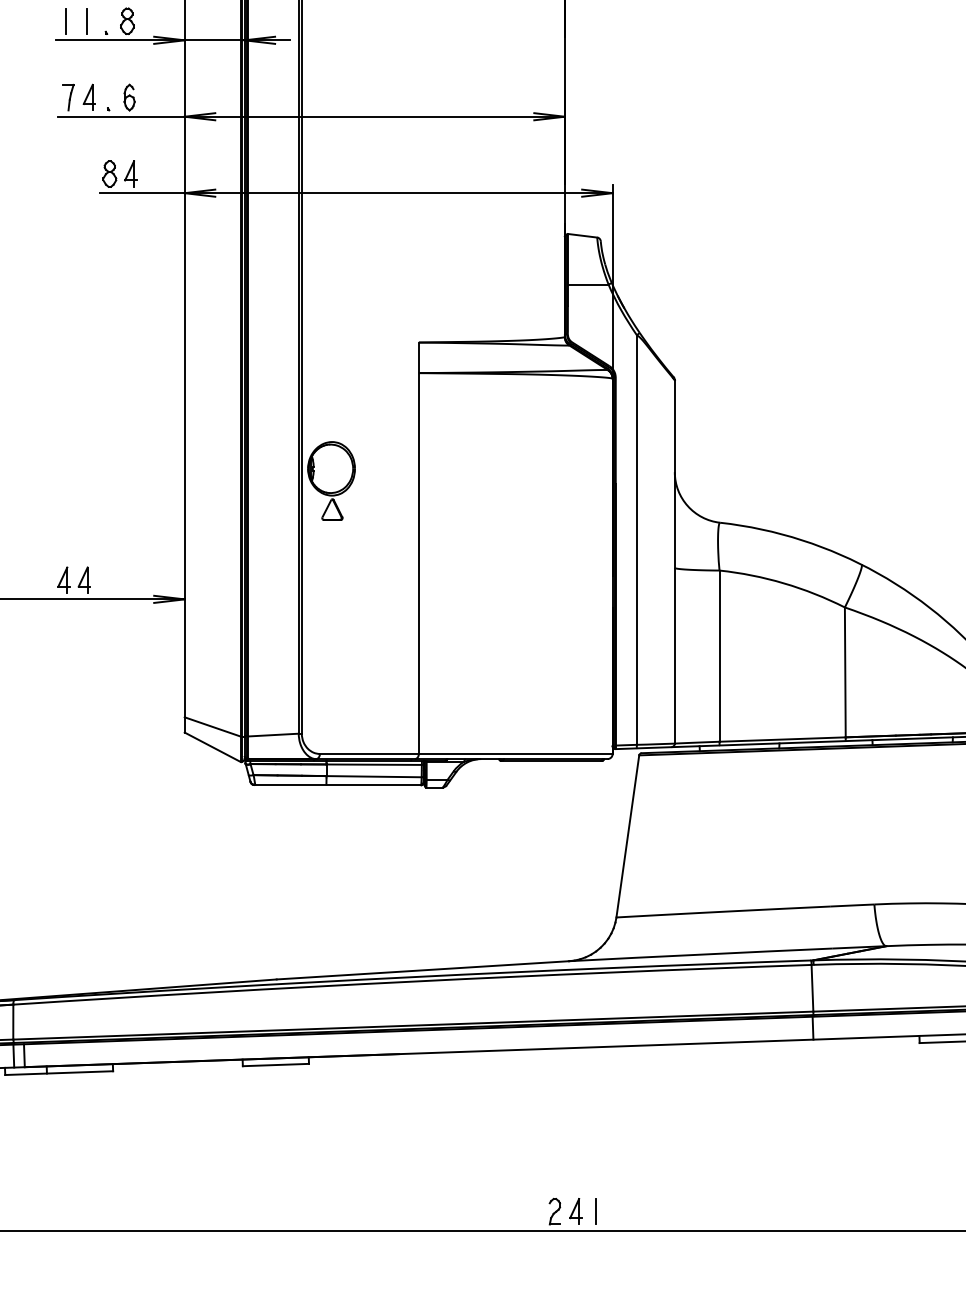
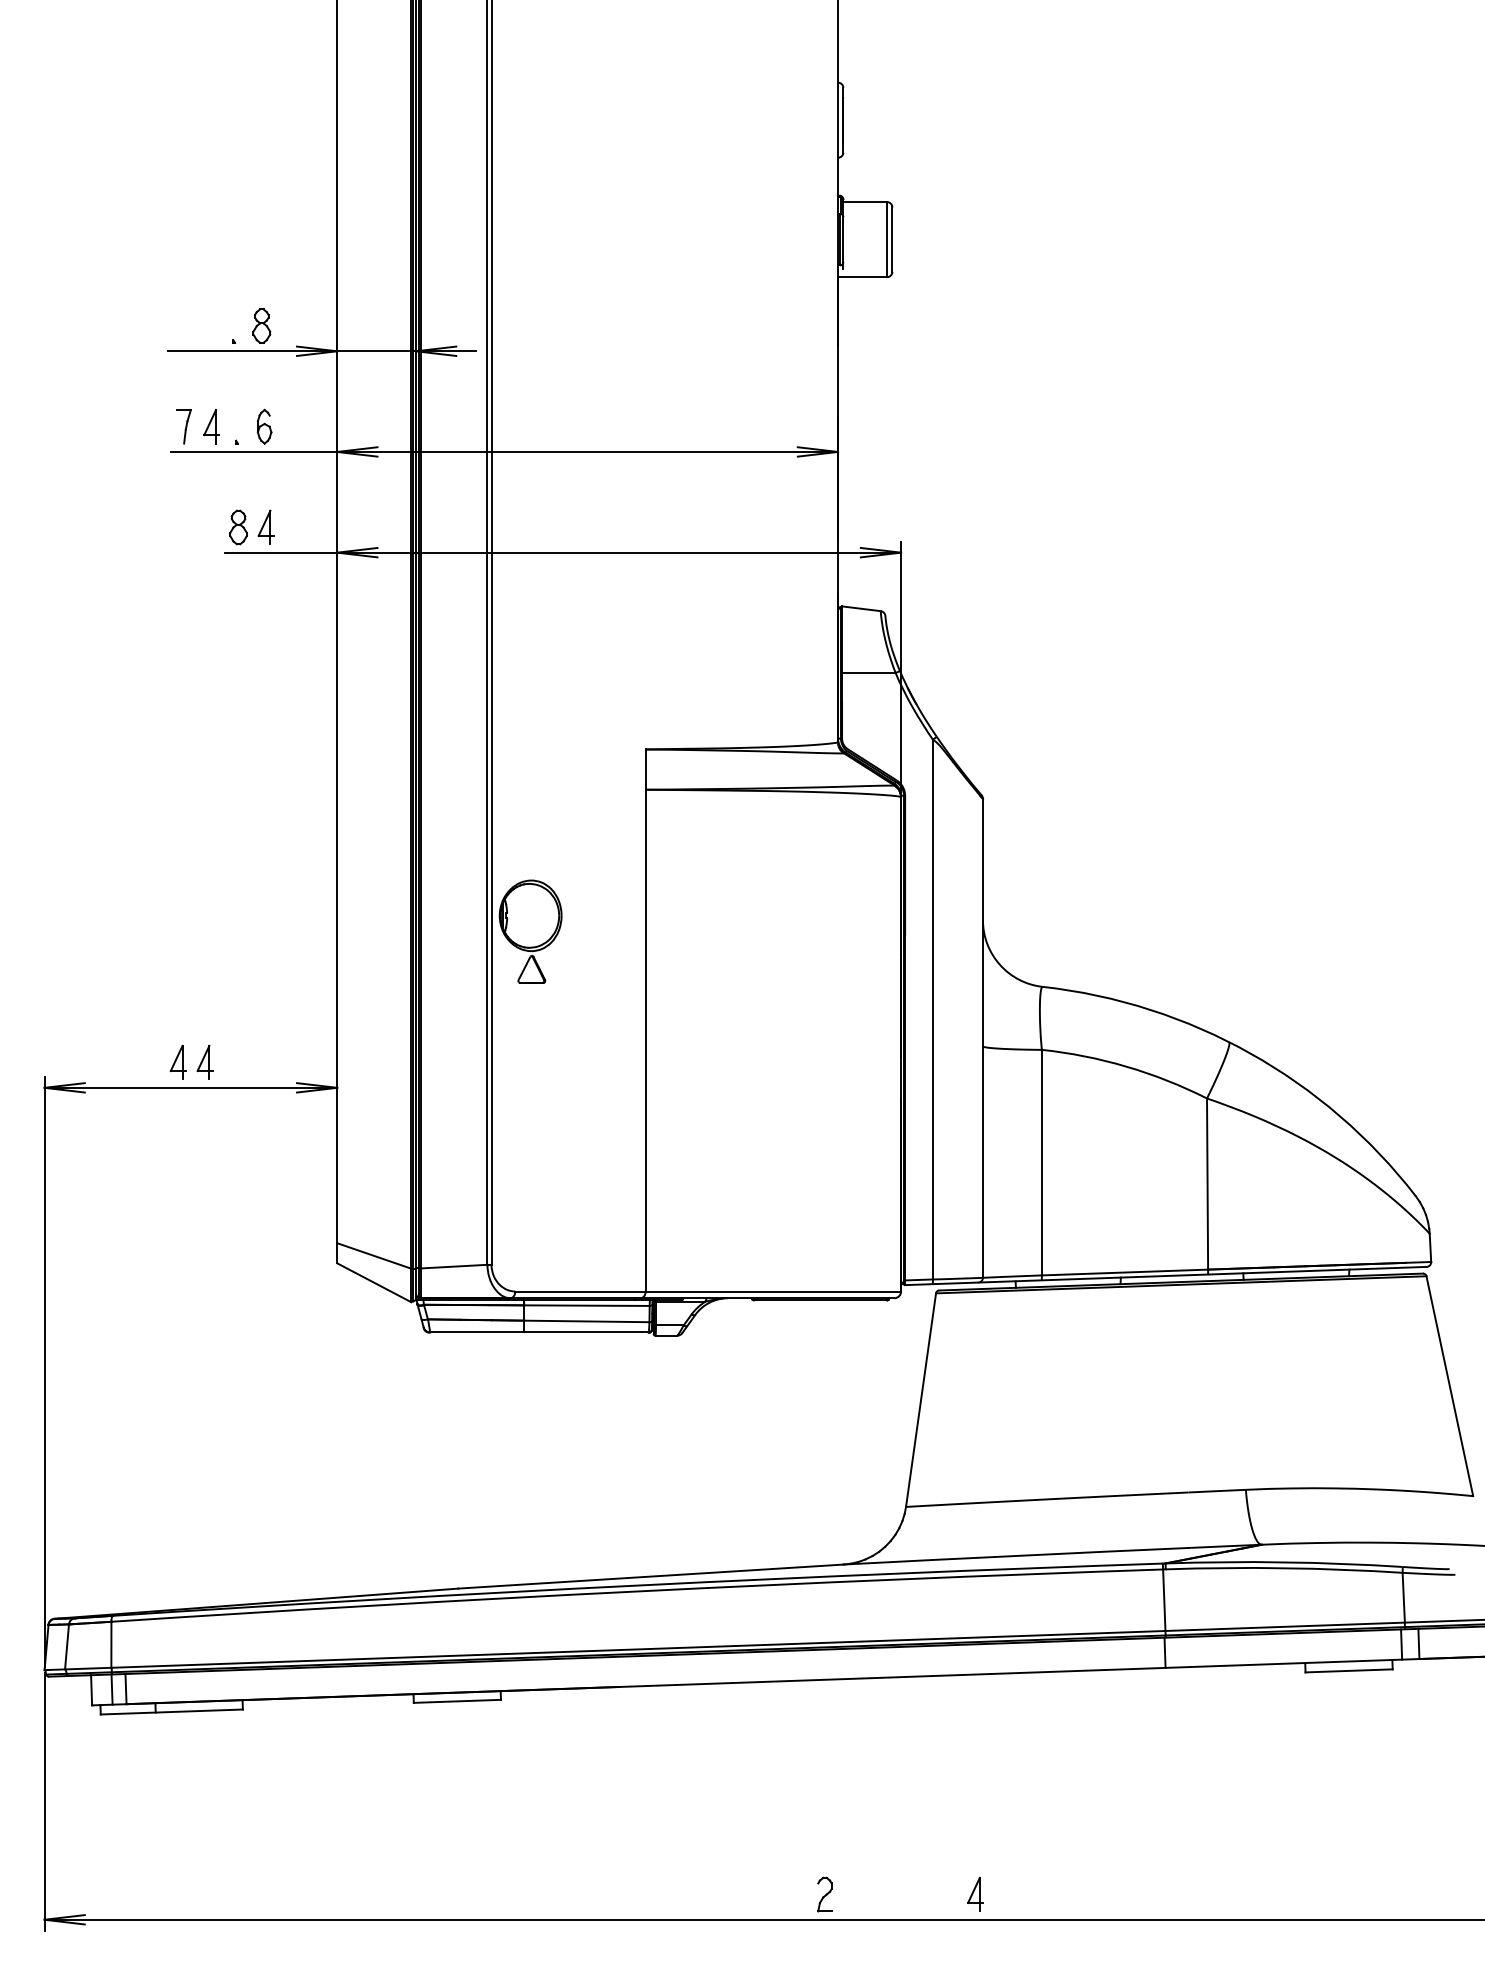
line: (66, 20) -> (181, 325), removed
line: (87, 20) -> (208, 325), removed
part: (575, 1210) -> (975, 1893), moved
line: (595, 1211) -> (878, 1894), removed

